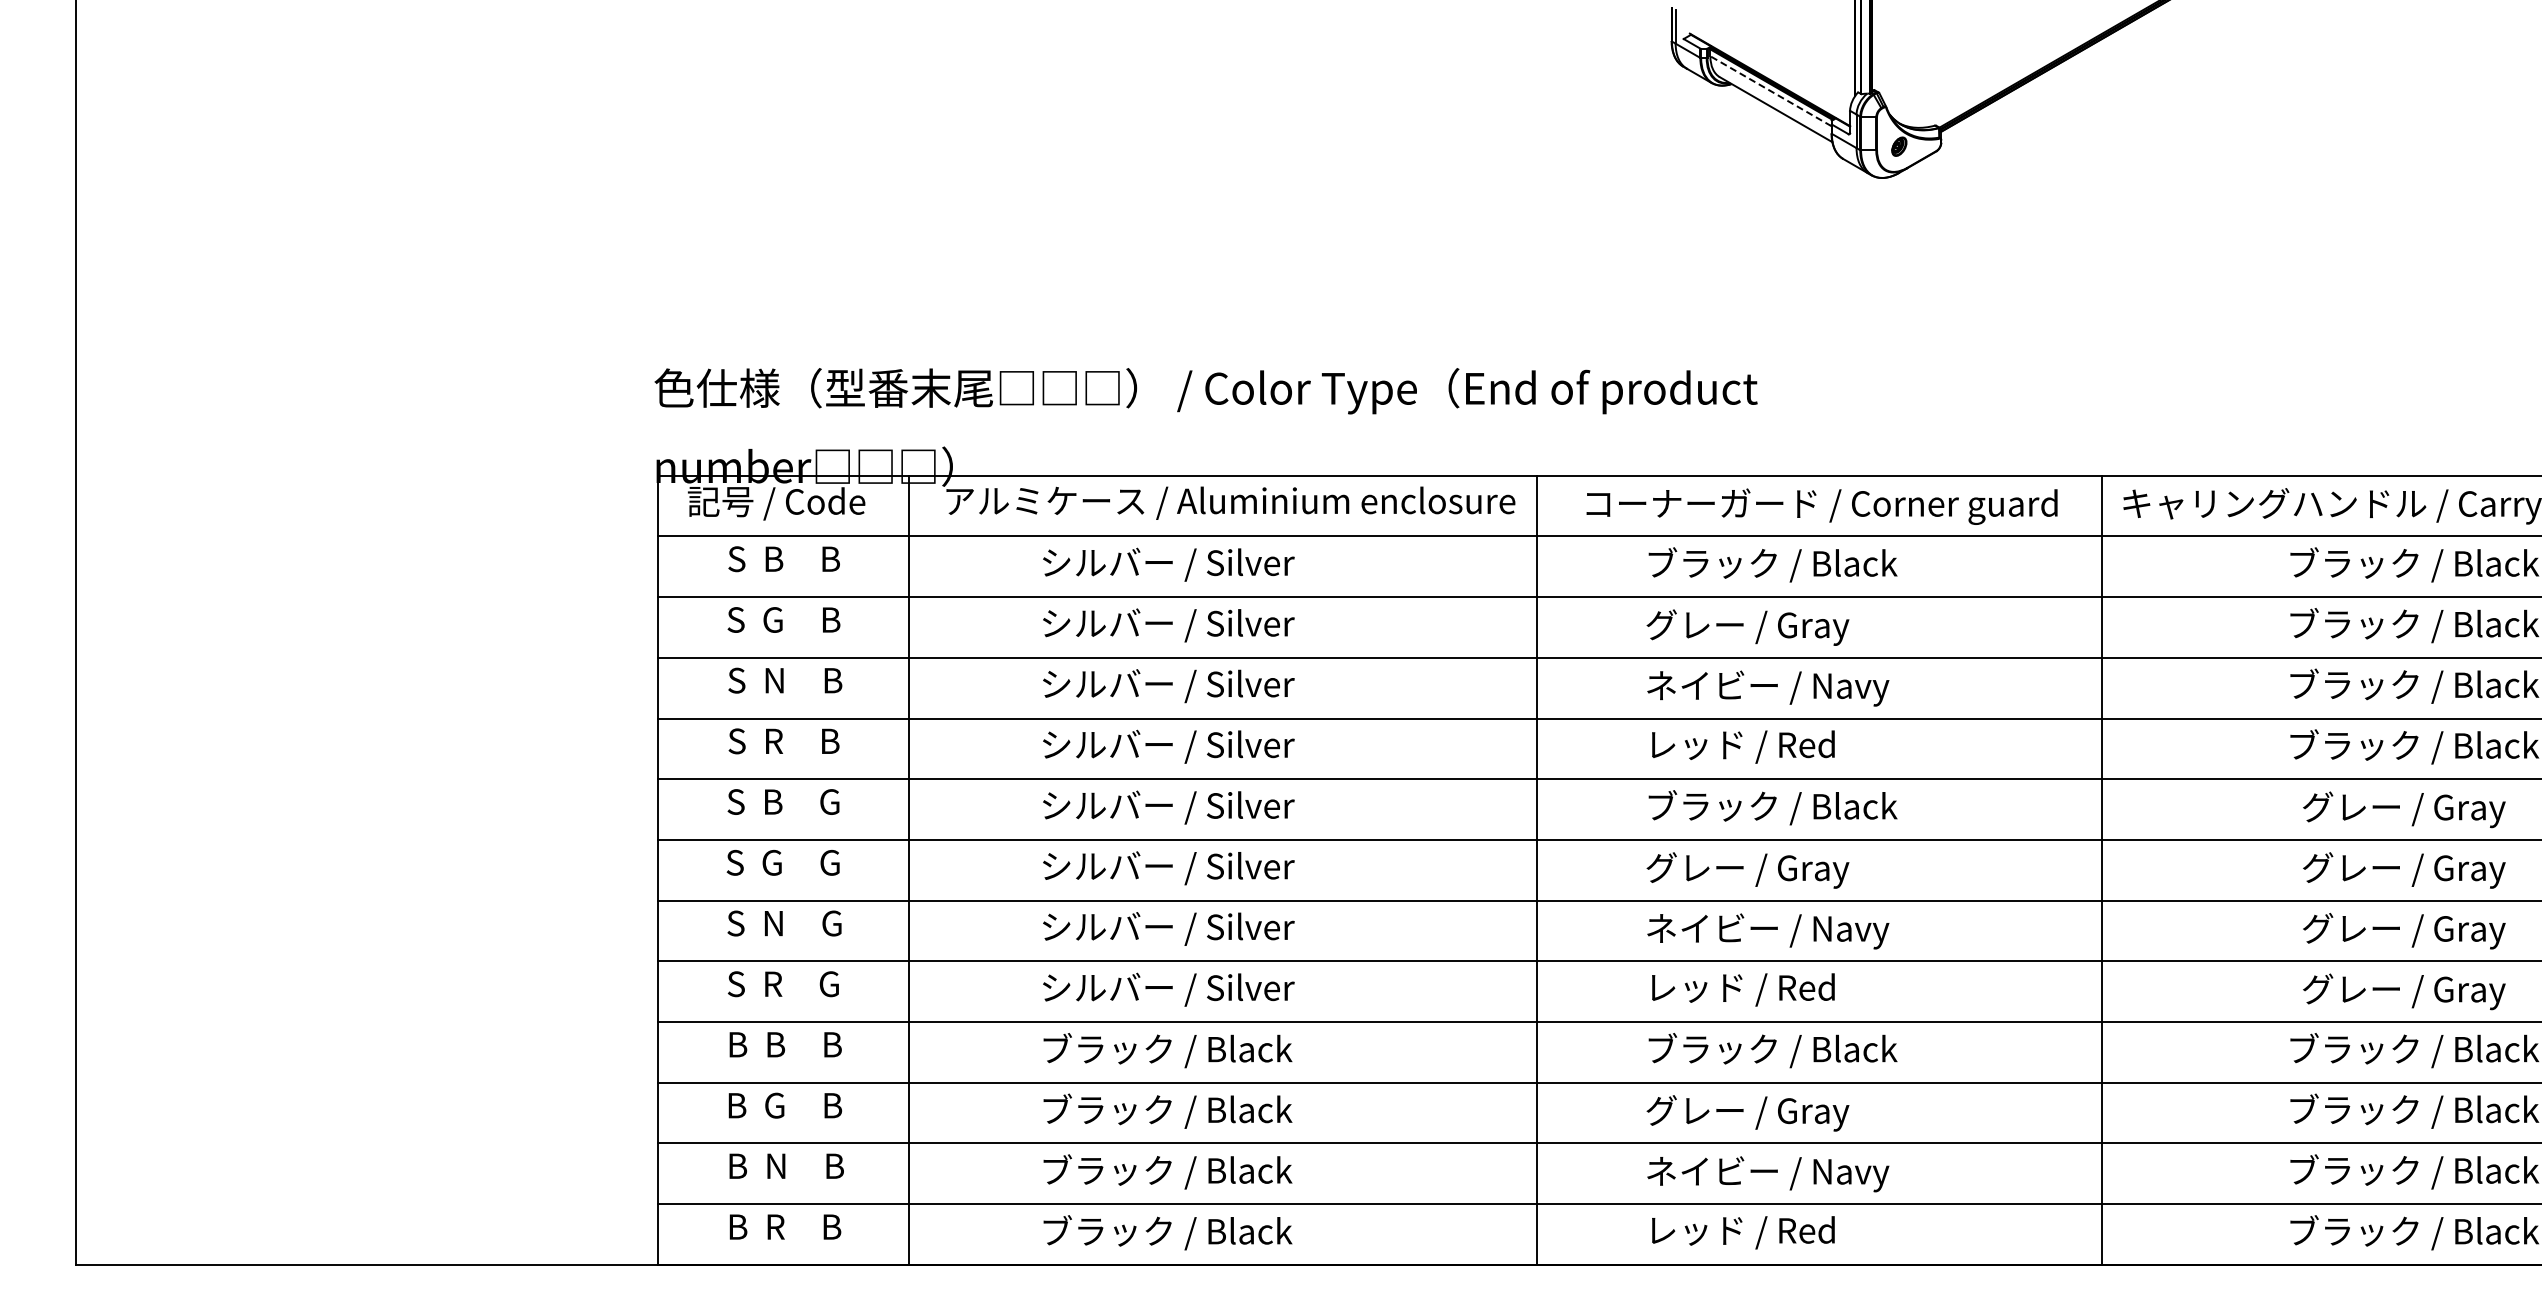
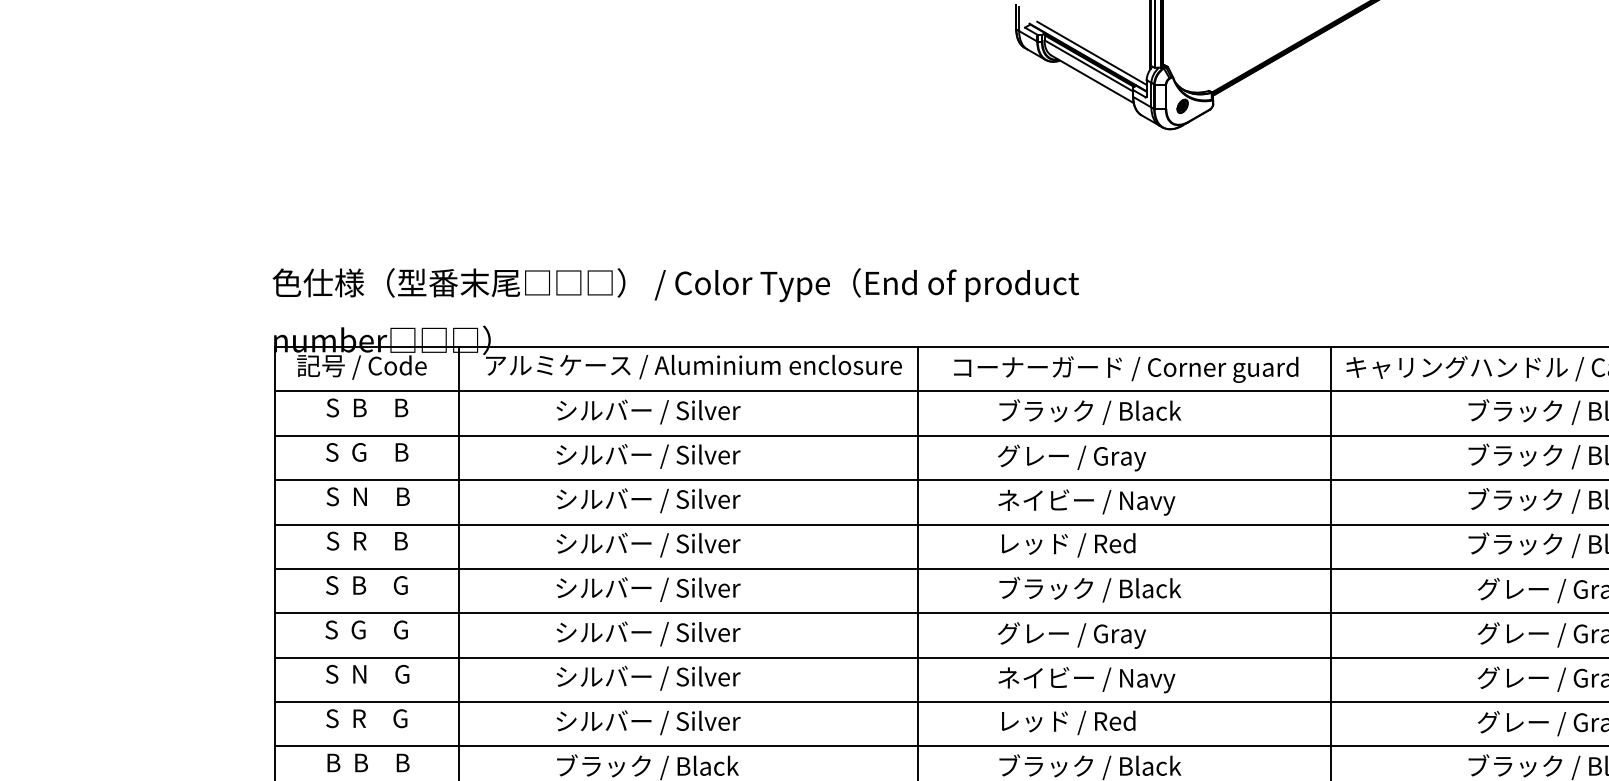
line: (1775, 73) -> (1092, 52), added
line: (1770, 91) -> (1088, 66), dashed -> solid

